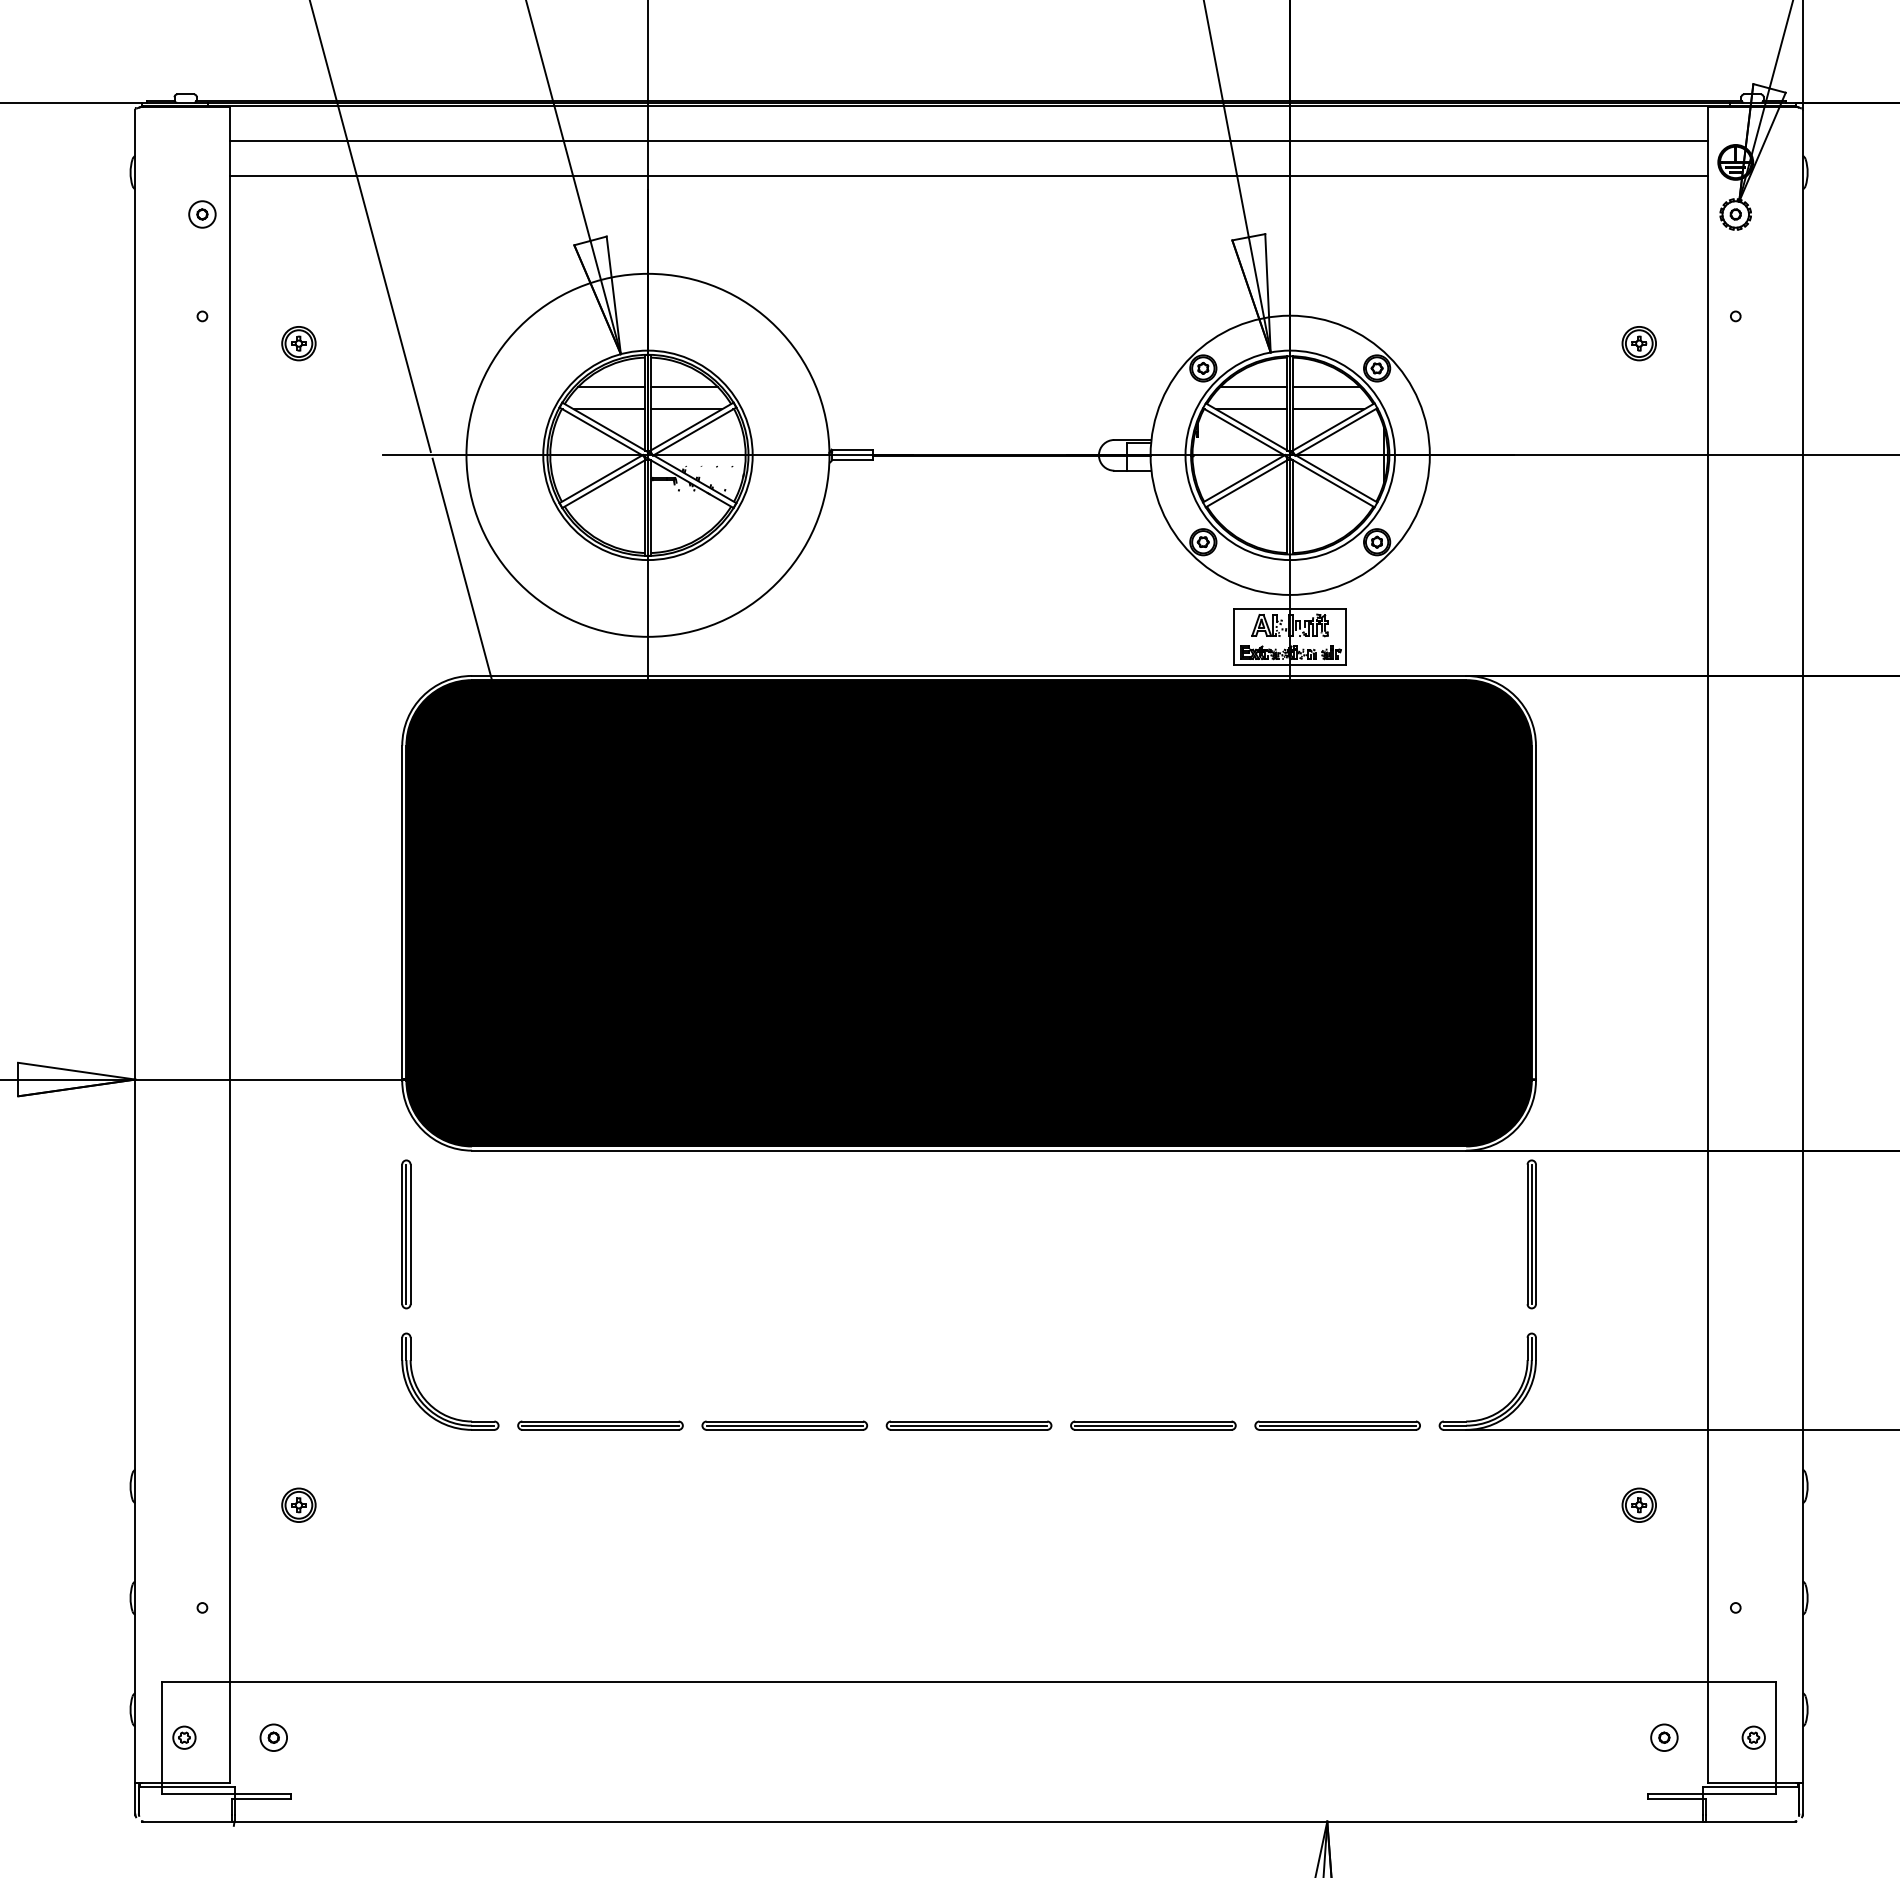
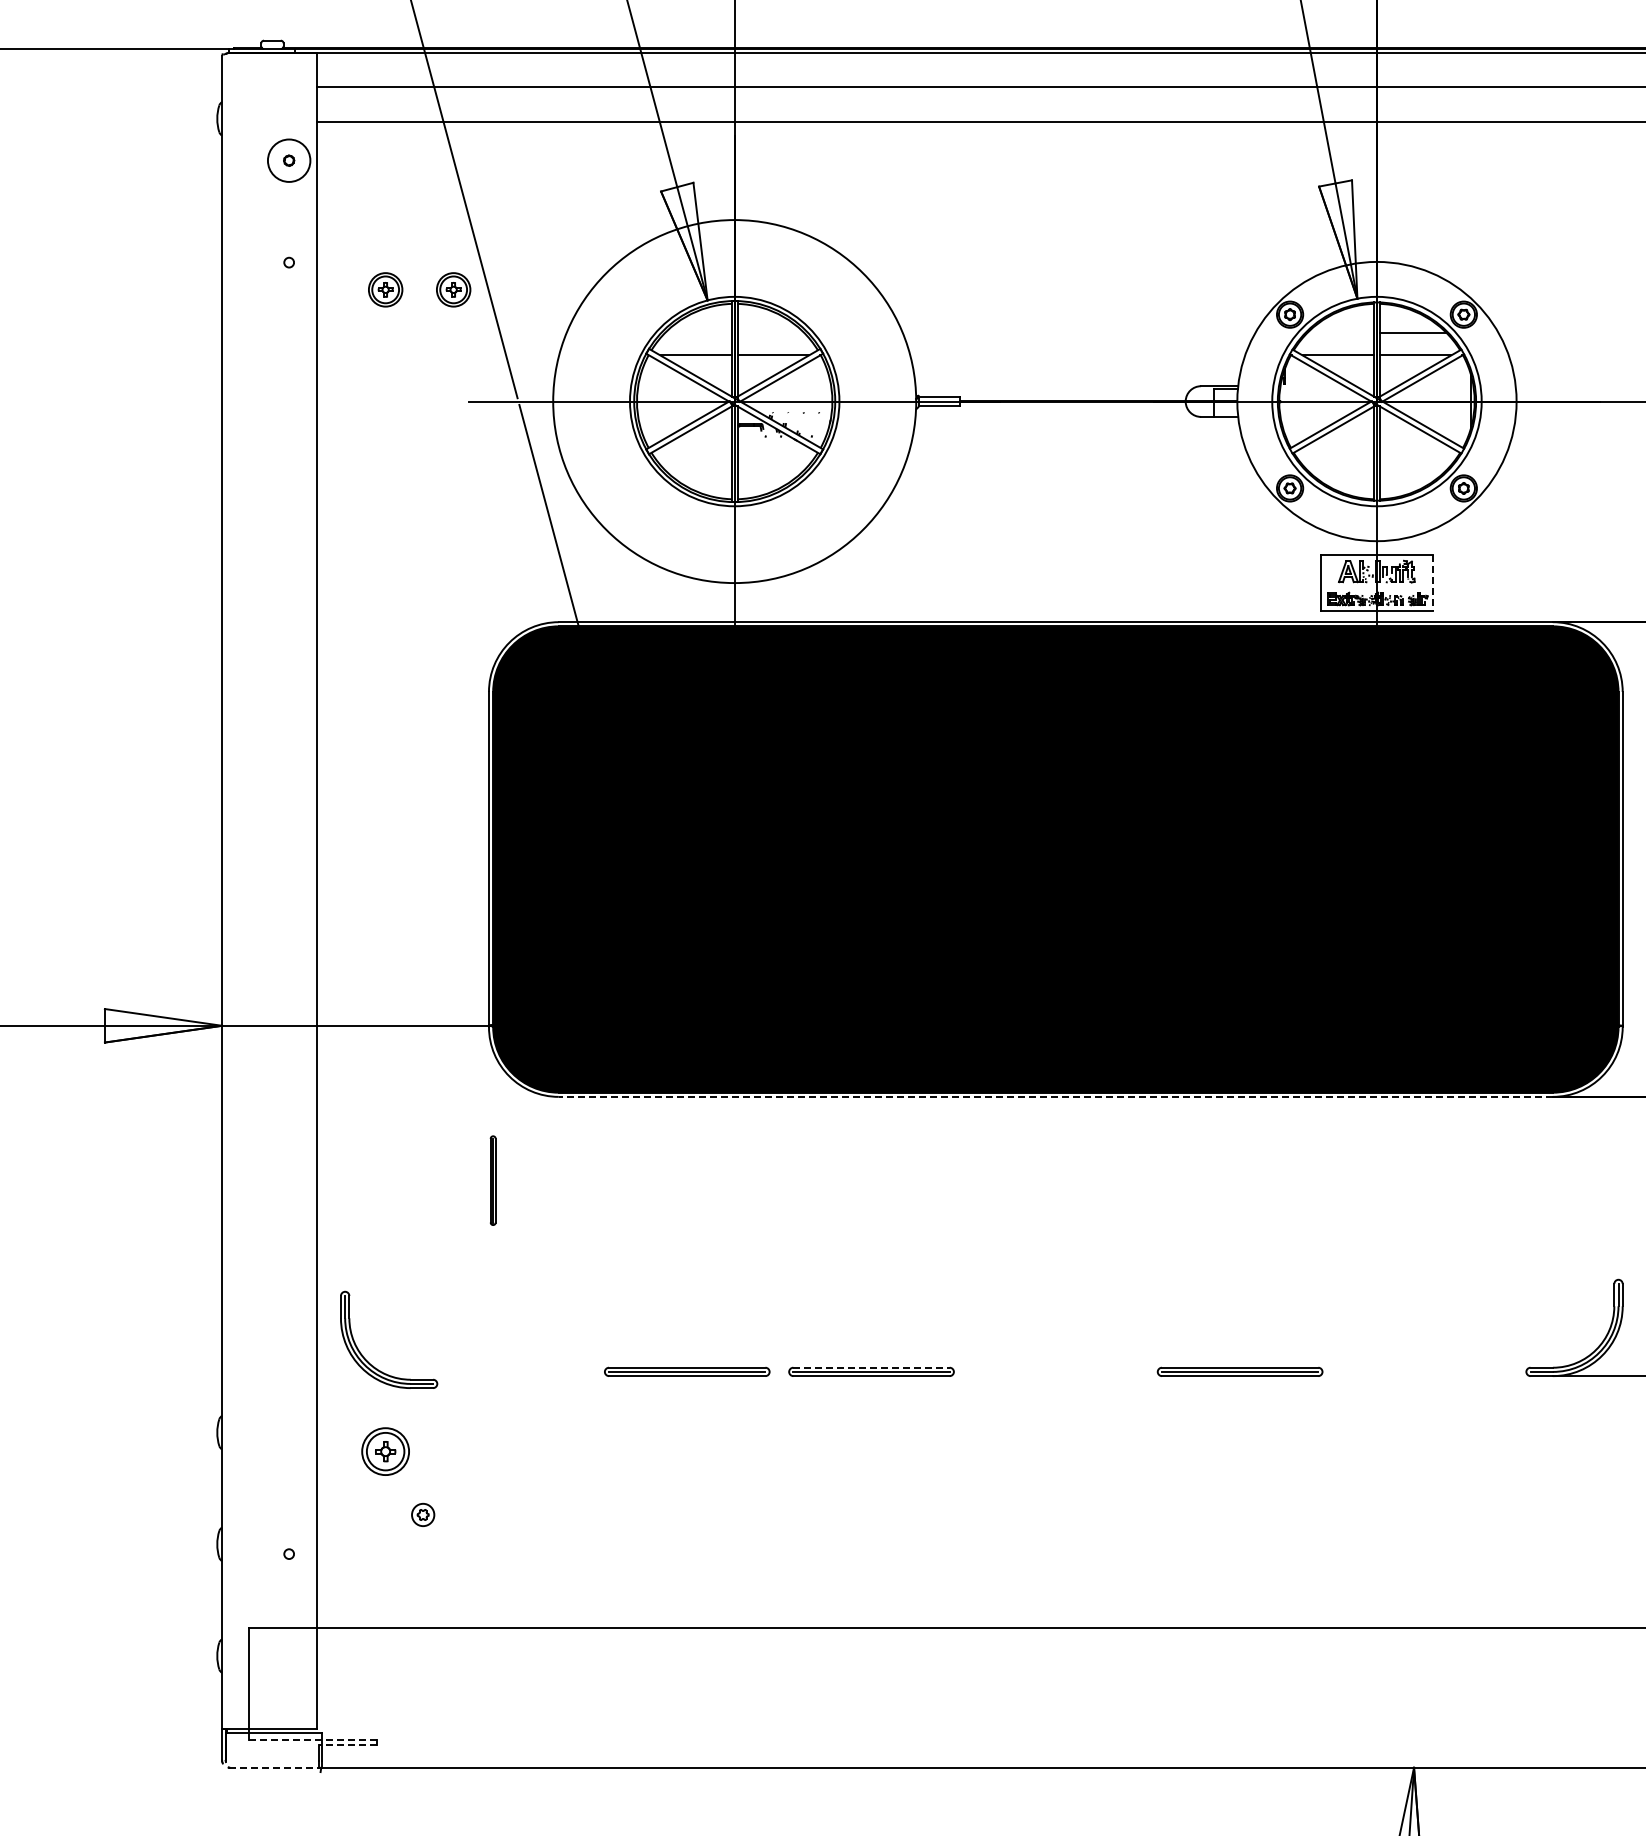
circle: (202, 214) -> (289, 160), size x1.6
part: (366, 343) -> (453, 289), added
line: (611, 386) -> (698, 332), removed
line: (683, 386) -> (770, 332), removed
line: (1253, 386) -> (1340, 332), removed
line: (1346, 636) -> (1433, 582), solid -> dashed
line: (968, 1150) -> (1055, 1096), solid -> dashed
part: (406, 1234) -> (493, 1180), size x0.6
part: (1531, 1234) -> (1618, 1180), removed
part: (429, 1402) -> (368, 1360), moved
line: (785, 1421) -> (872, 1367), solid -> dashed
part: (968, 1425) -> (1055, 1371), removed
part: (1337, 1425) -> (1424, 1371), removed
part: (298, 1504) -> (385, 1450), size x1.4
part: (184, 1737) -> (423, 1514), moved
part: (273, 1737) -> (360, 1683), removed
line: (226, 1793) -> (313, 1739), solid -> dashed
line: (260, 1799) -> (347, 1745), solid -> dashed
line: (189, 1821) -> (276, 1767), solid -> dashed

